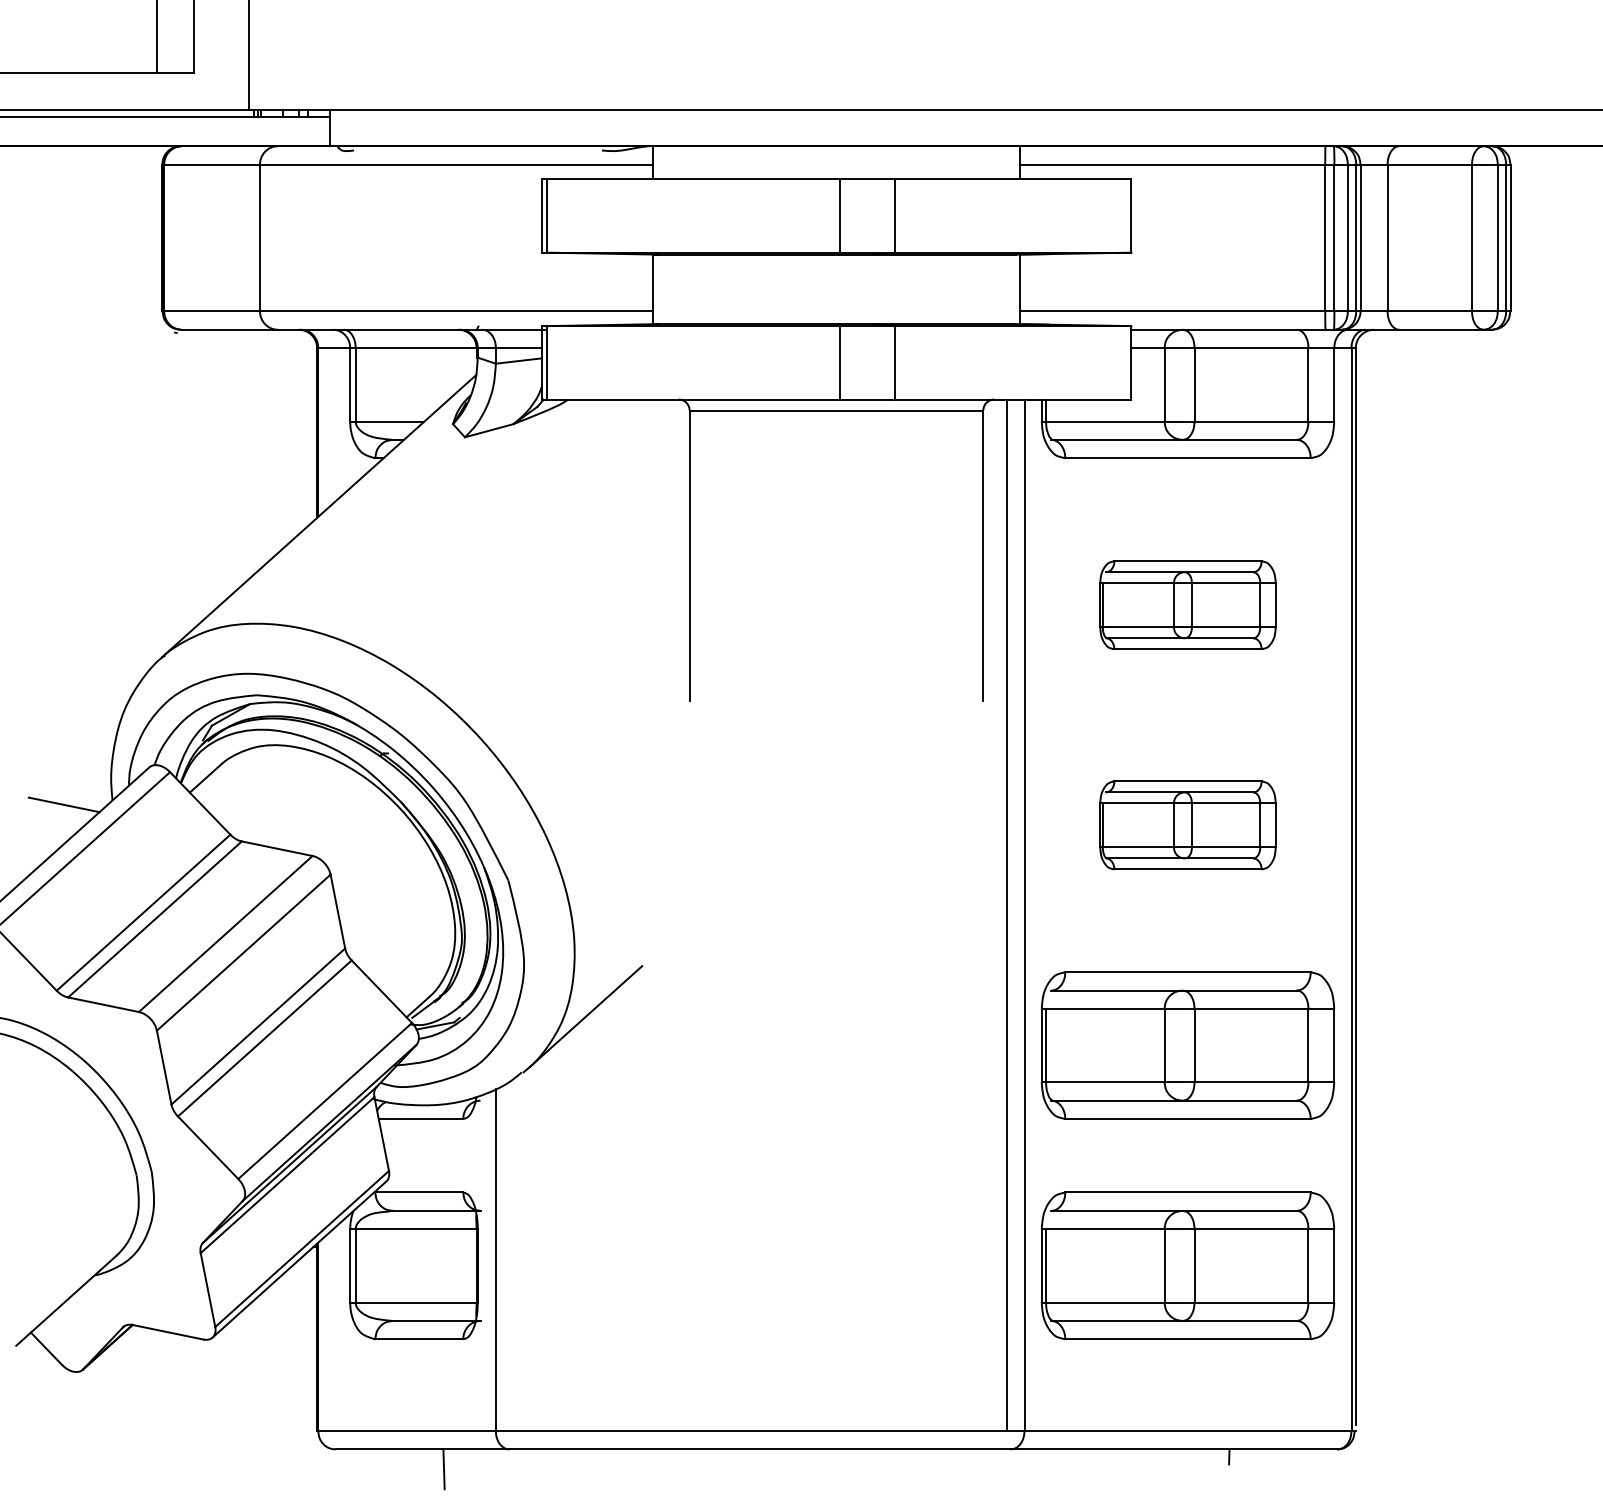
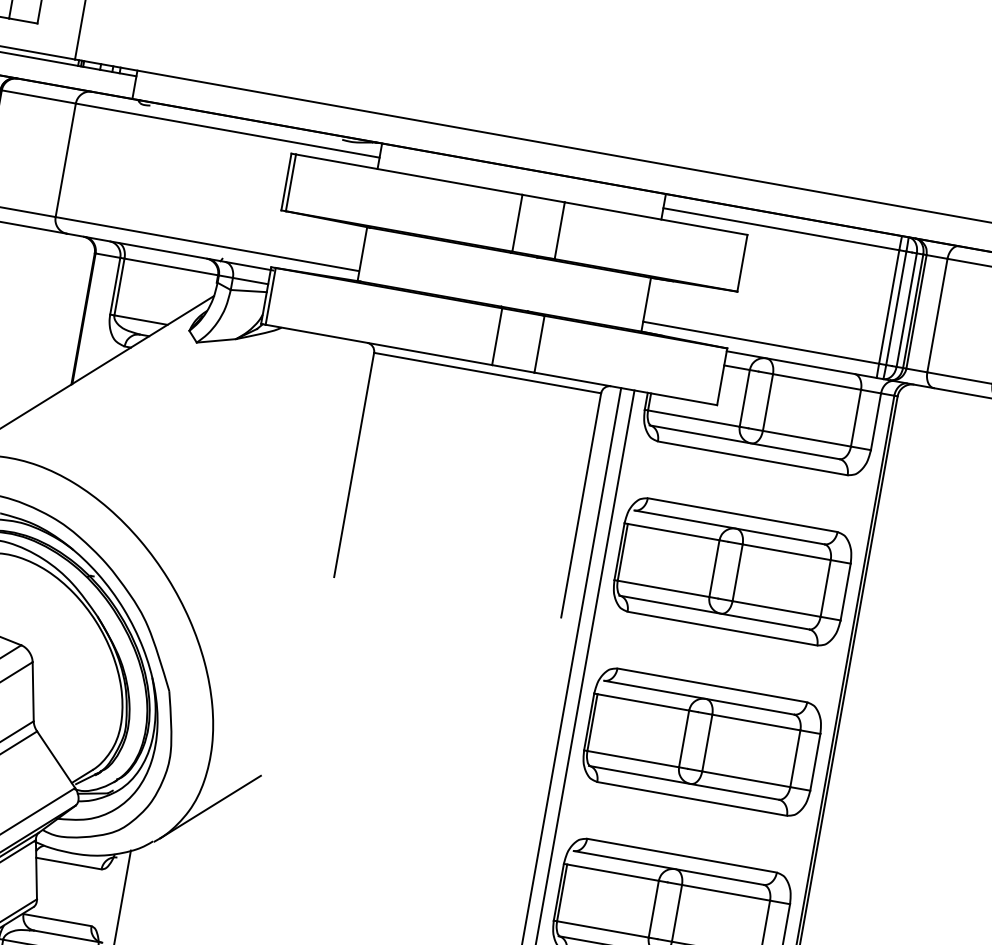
part: (1187, 605) -> (732, 572), size x1.67
part: (1187, 825) -> (701, 742), size x1.67

